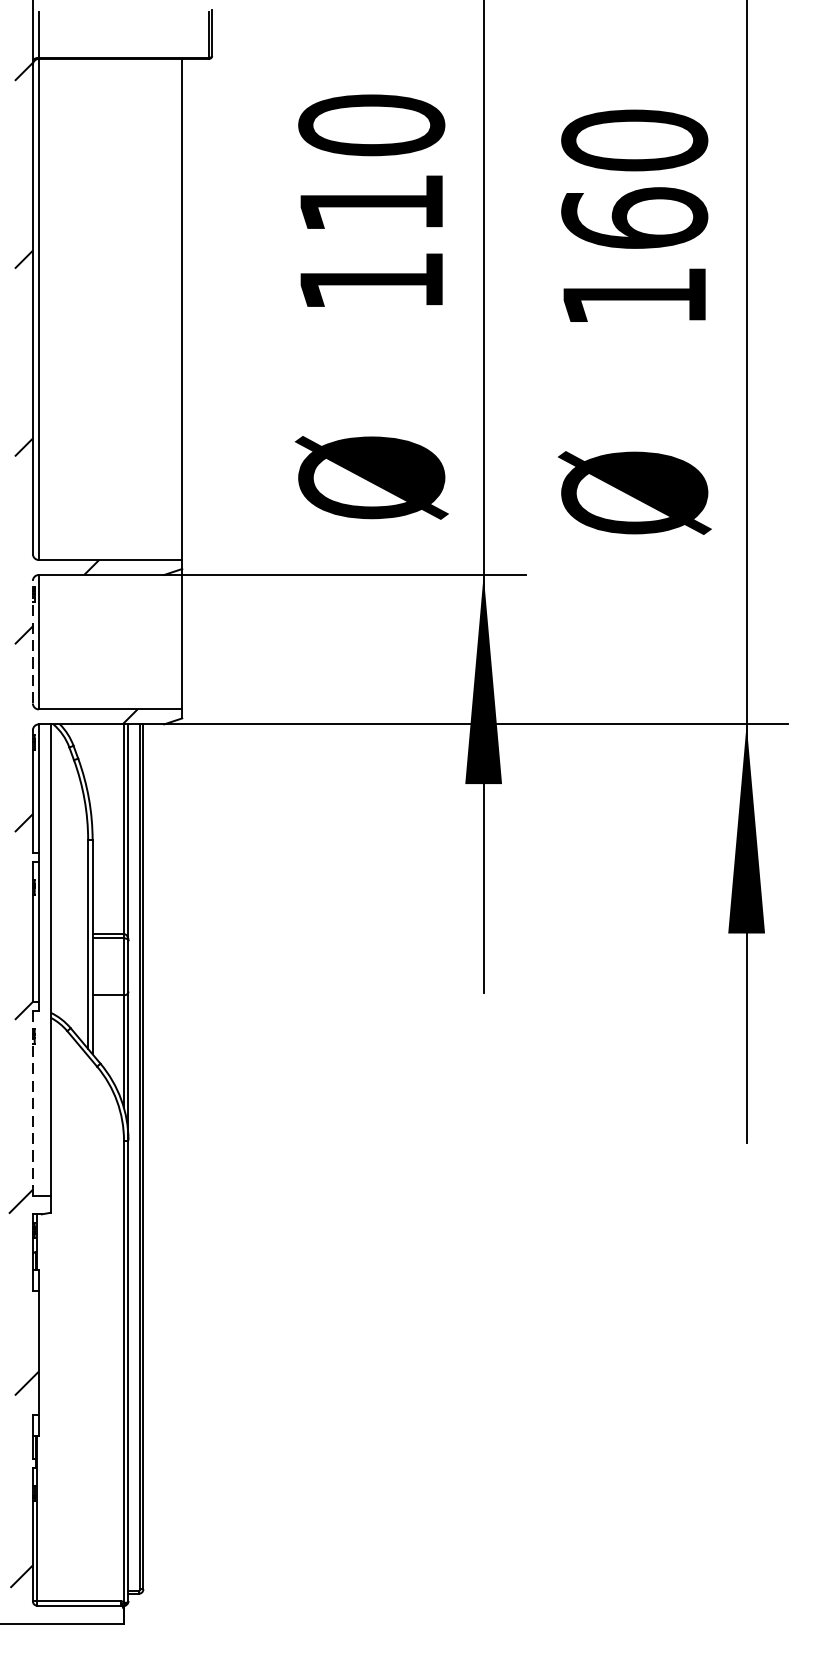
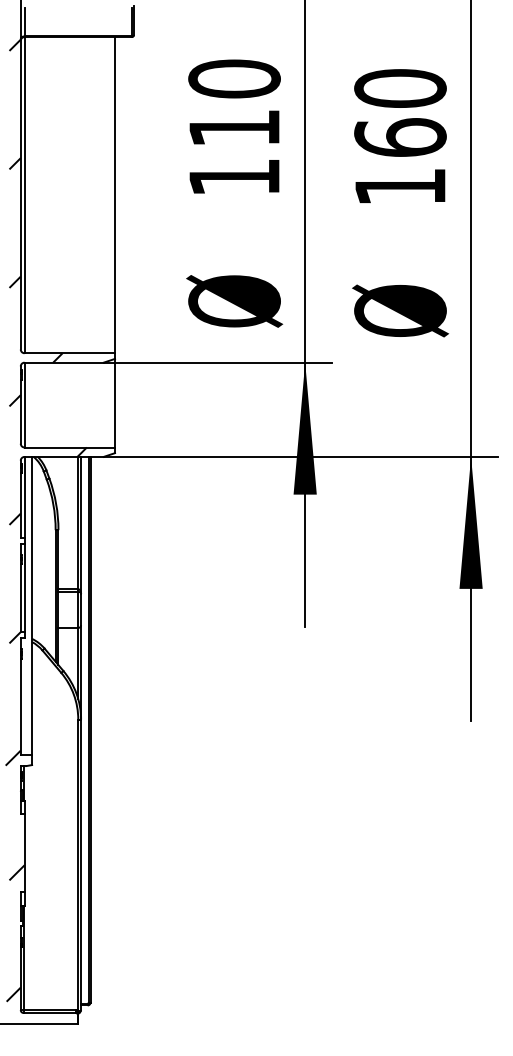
line: (32, 642) -> (20, 405), dashed -> solid
line: (32, 1102) -> (20, 695), dashed -> solid

